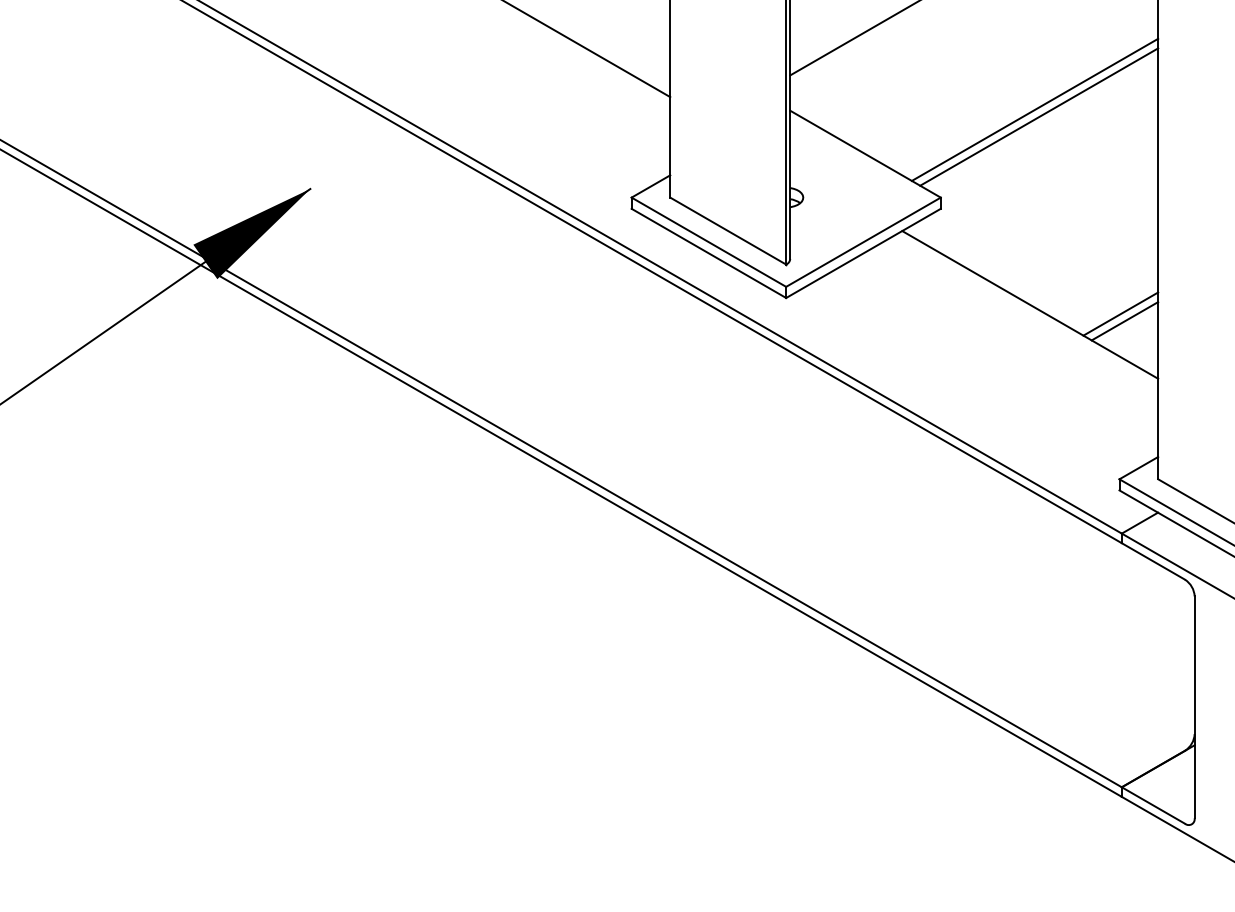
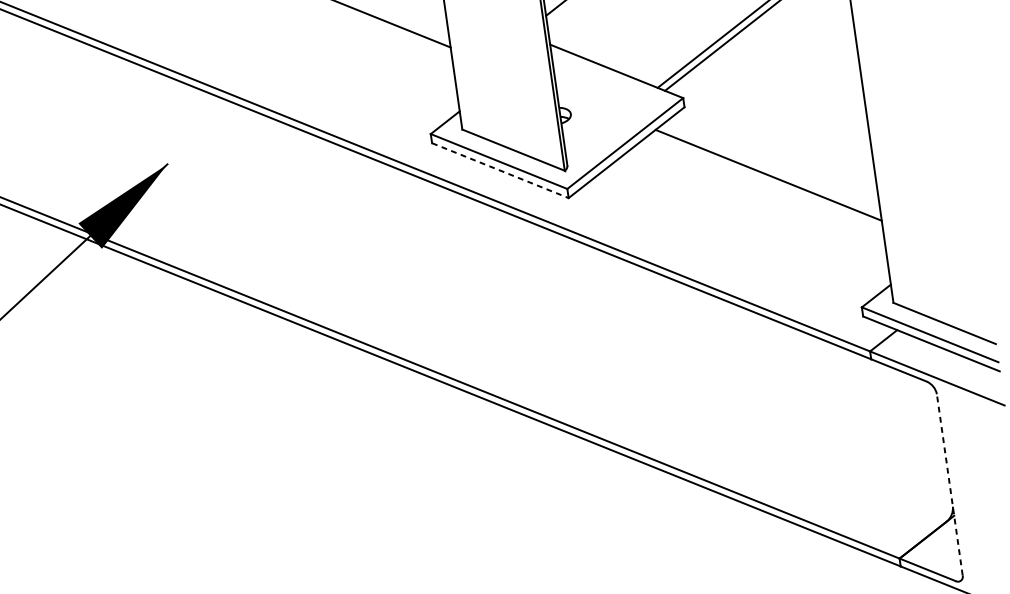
line: (709, 253) -> (500, 170), solid -> dashed
line: (1120, 313) -> (843, 171), removed
line: (1124, 321) -> (847, 177), removed
line: (1194, 707) -> (949, 484), solid -> dashed

